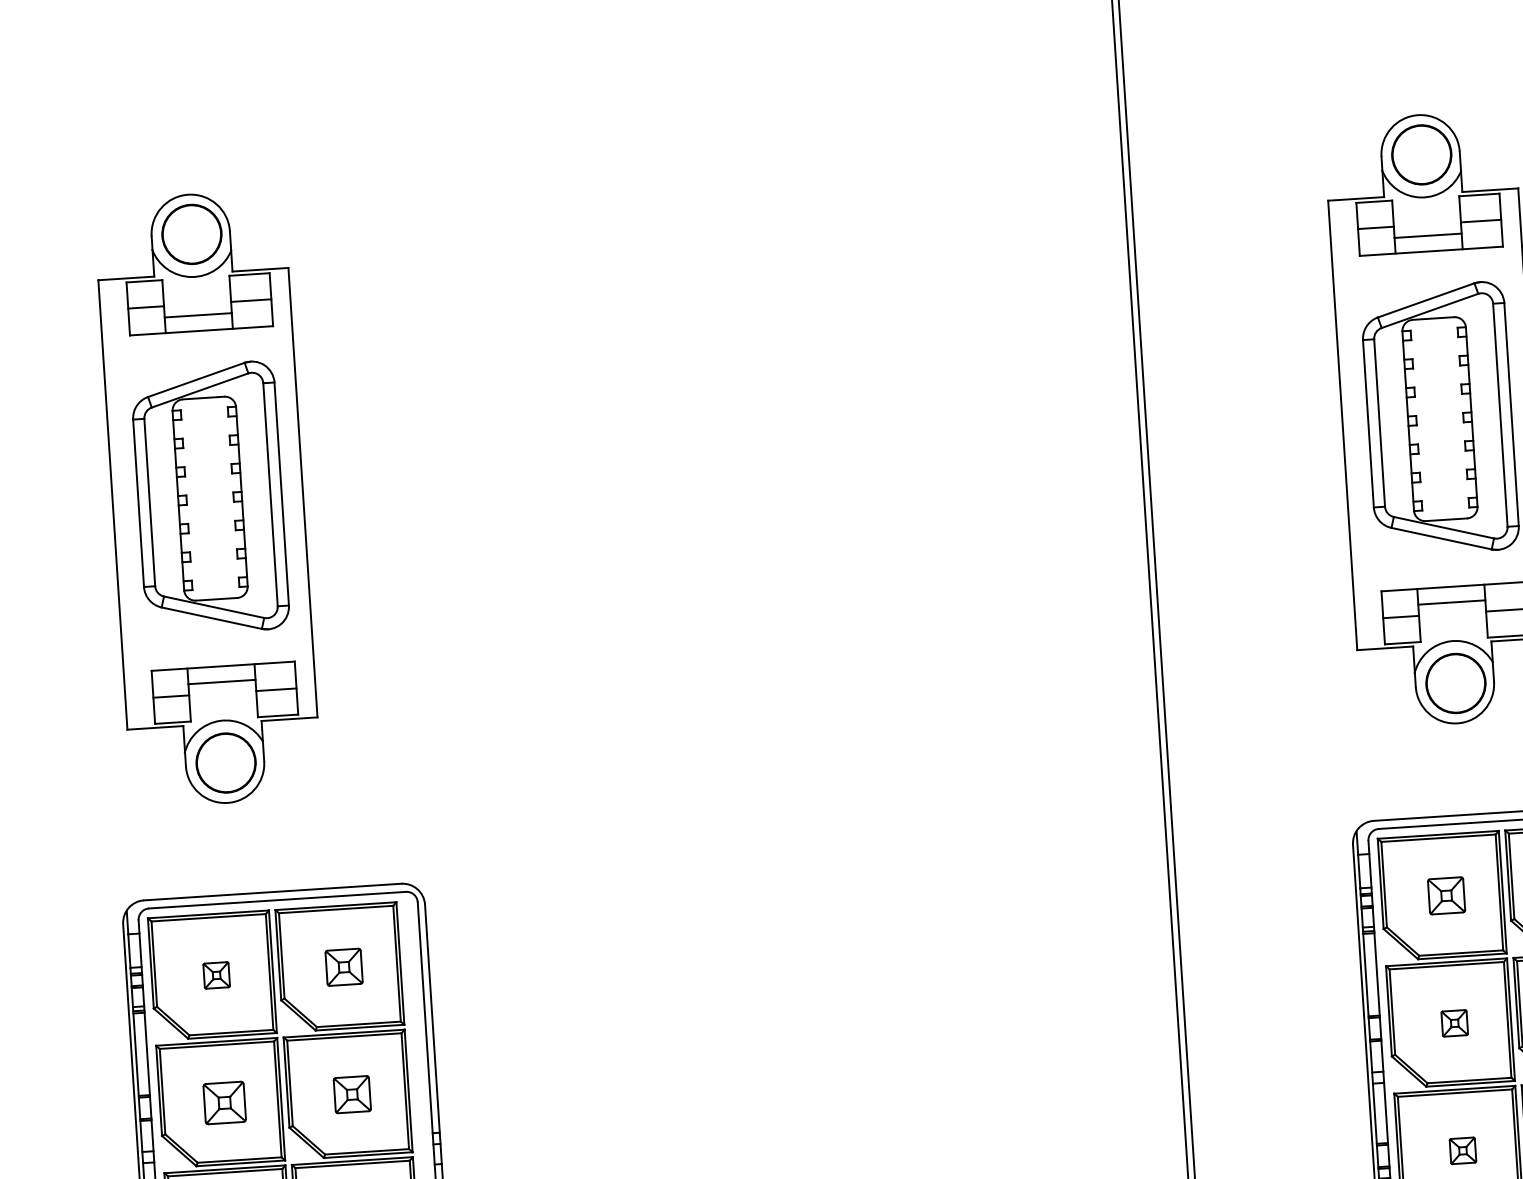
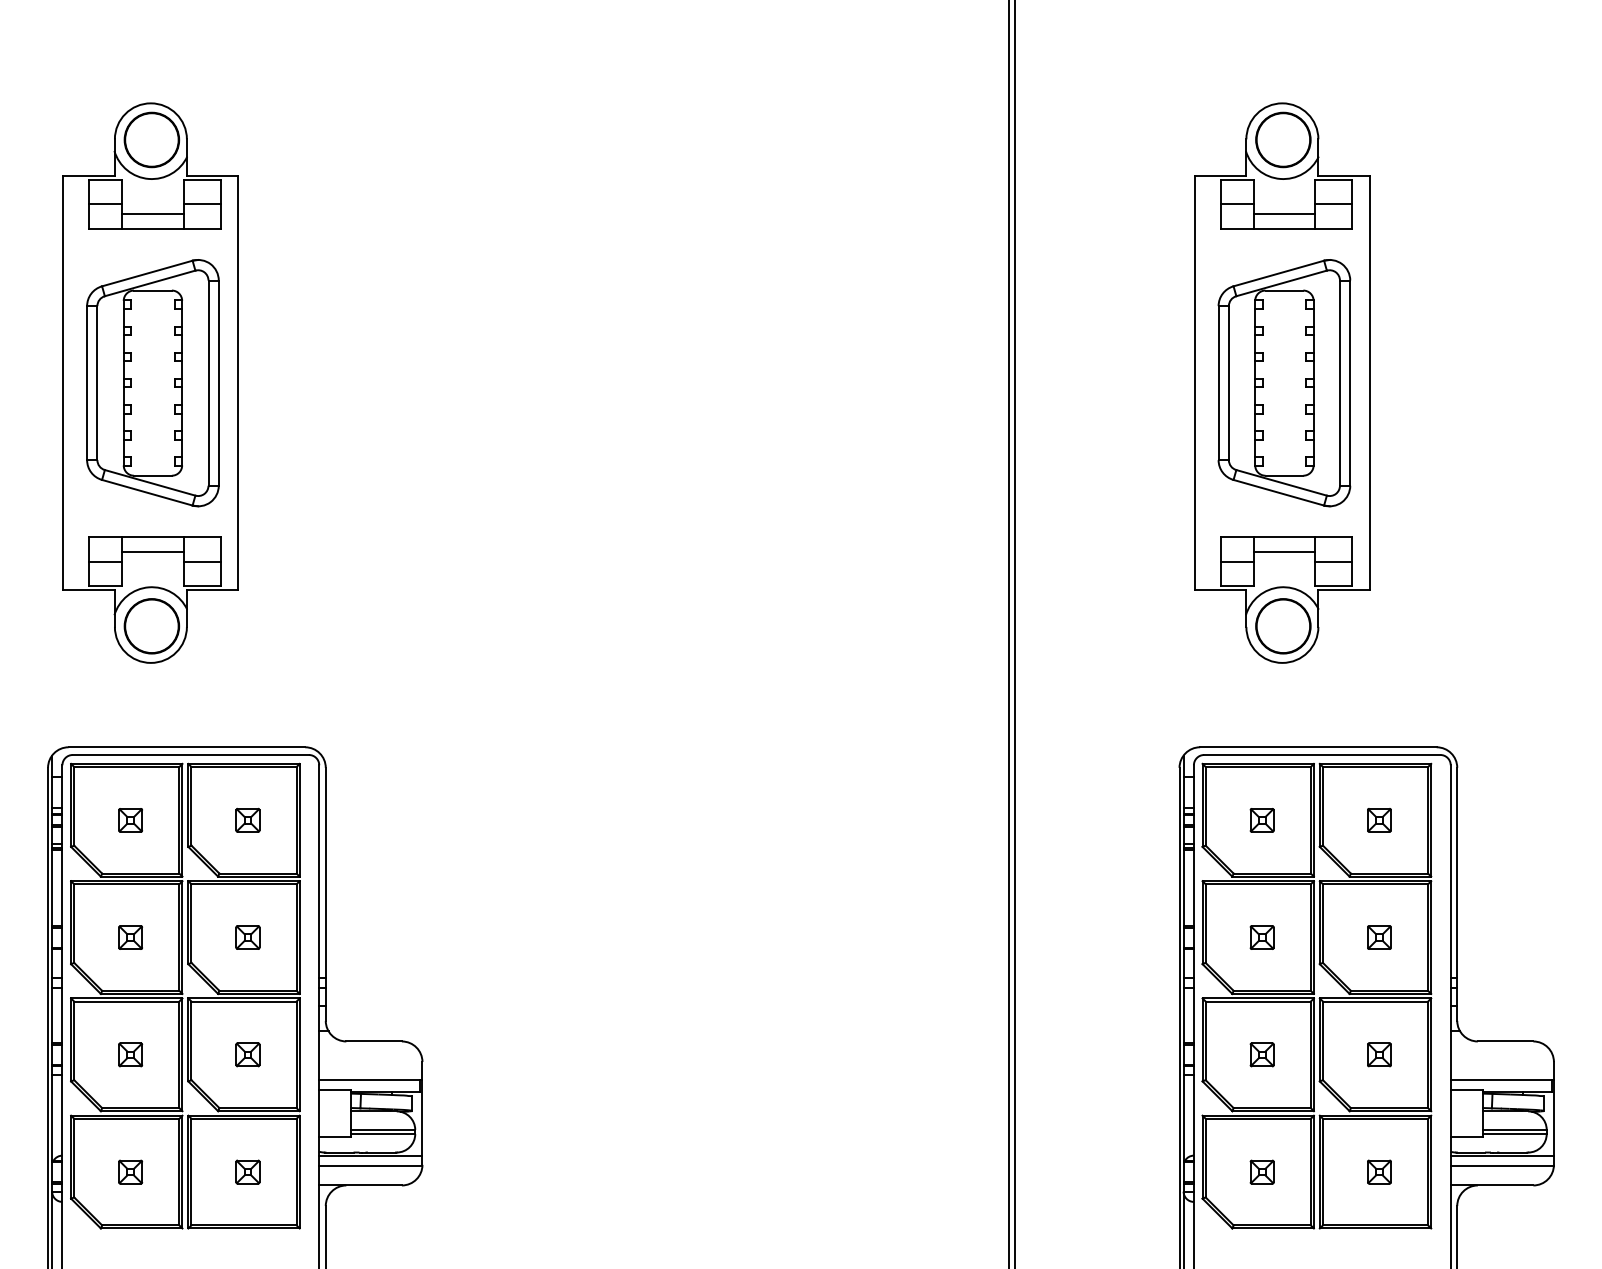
part: (1445, 896) -> (1261, 820), size x0.71
part: (343, 966) -> (247, 819), size x0.71
part: (351, 1094) -> (247, 937), size x0.71
part: (224, 1102) -> (130, 937), size x0.62

